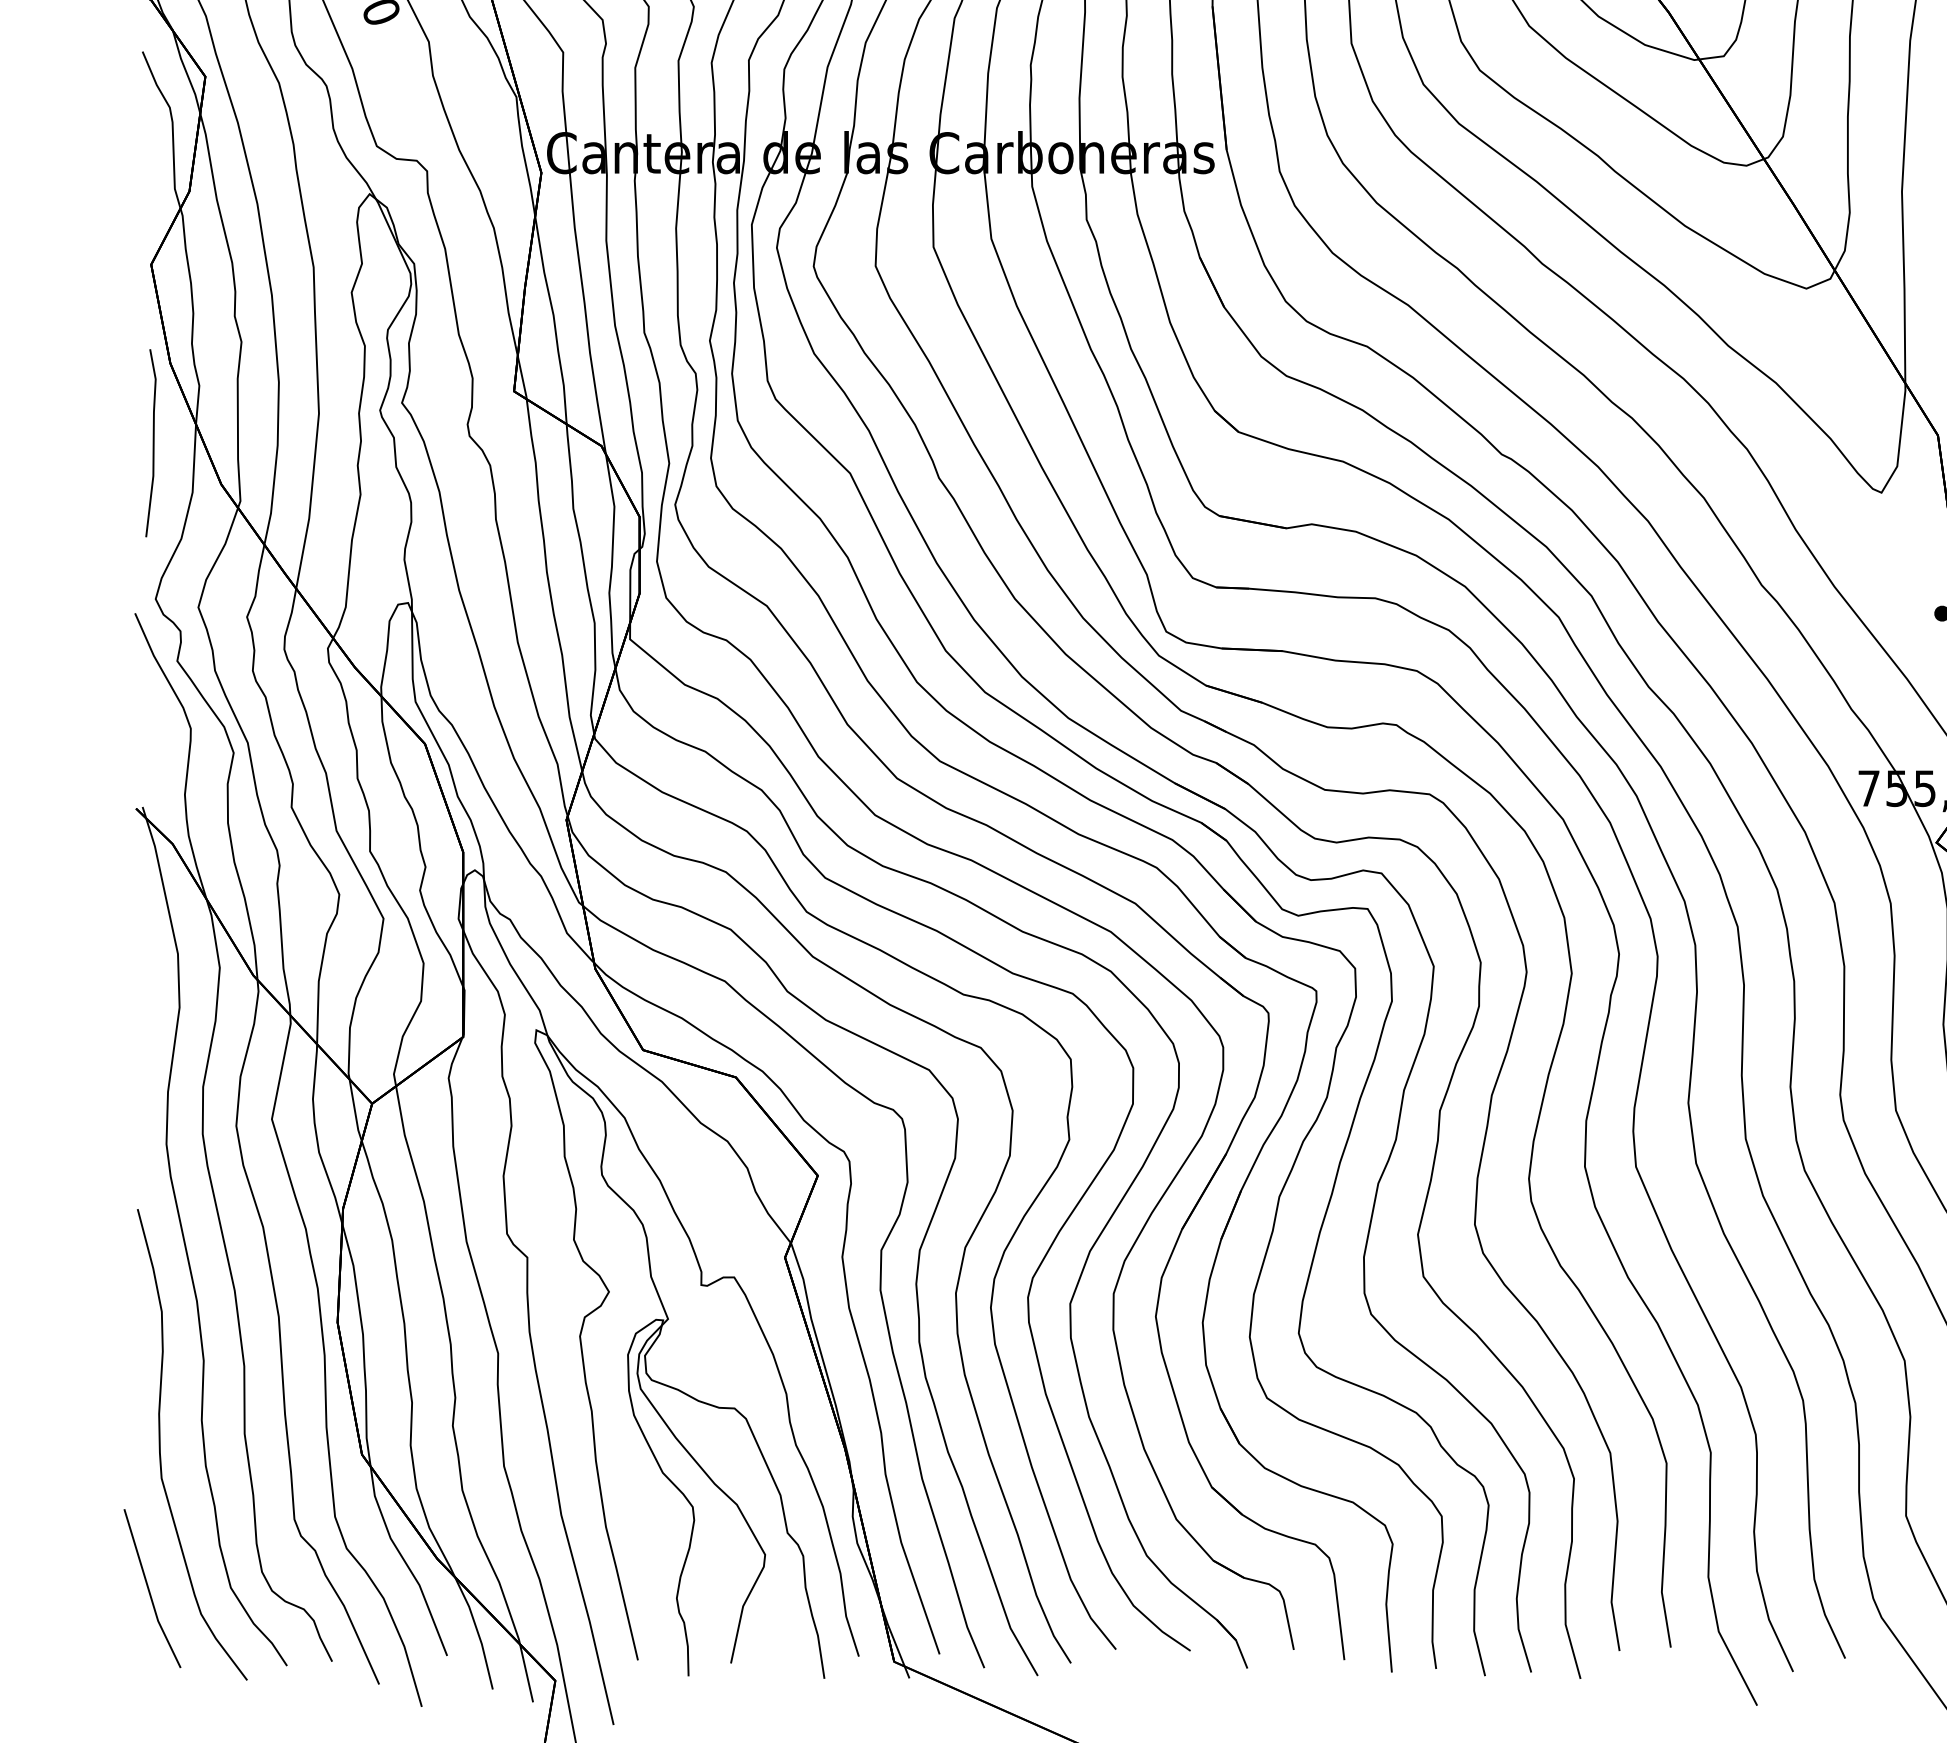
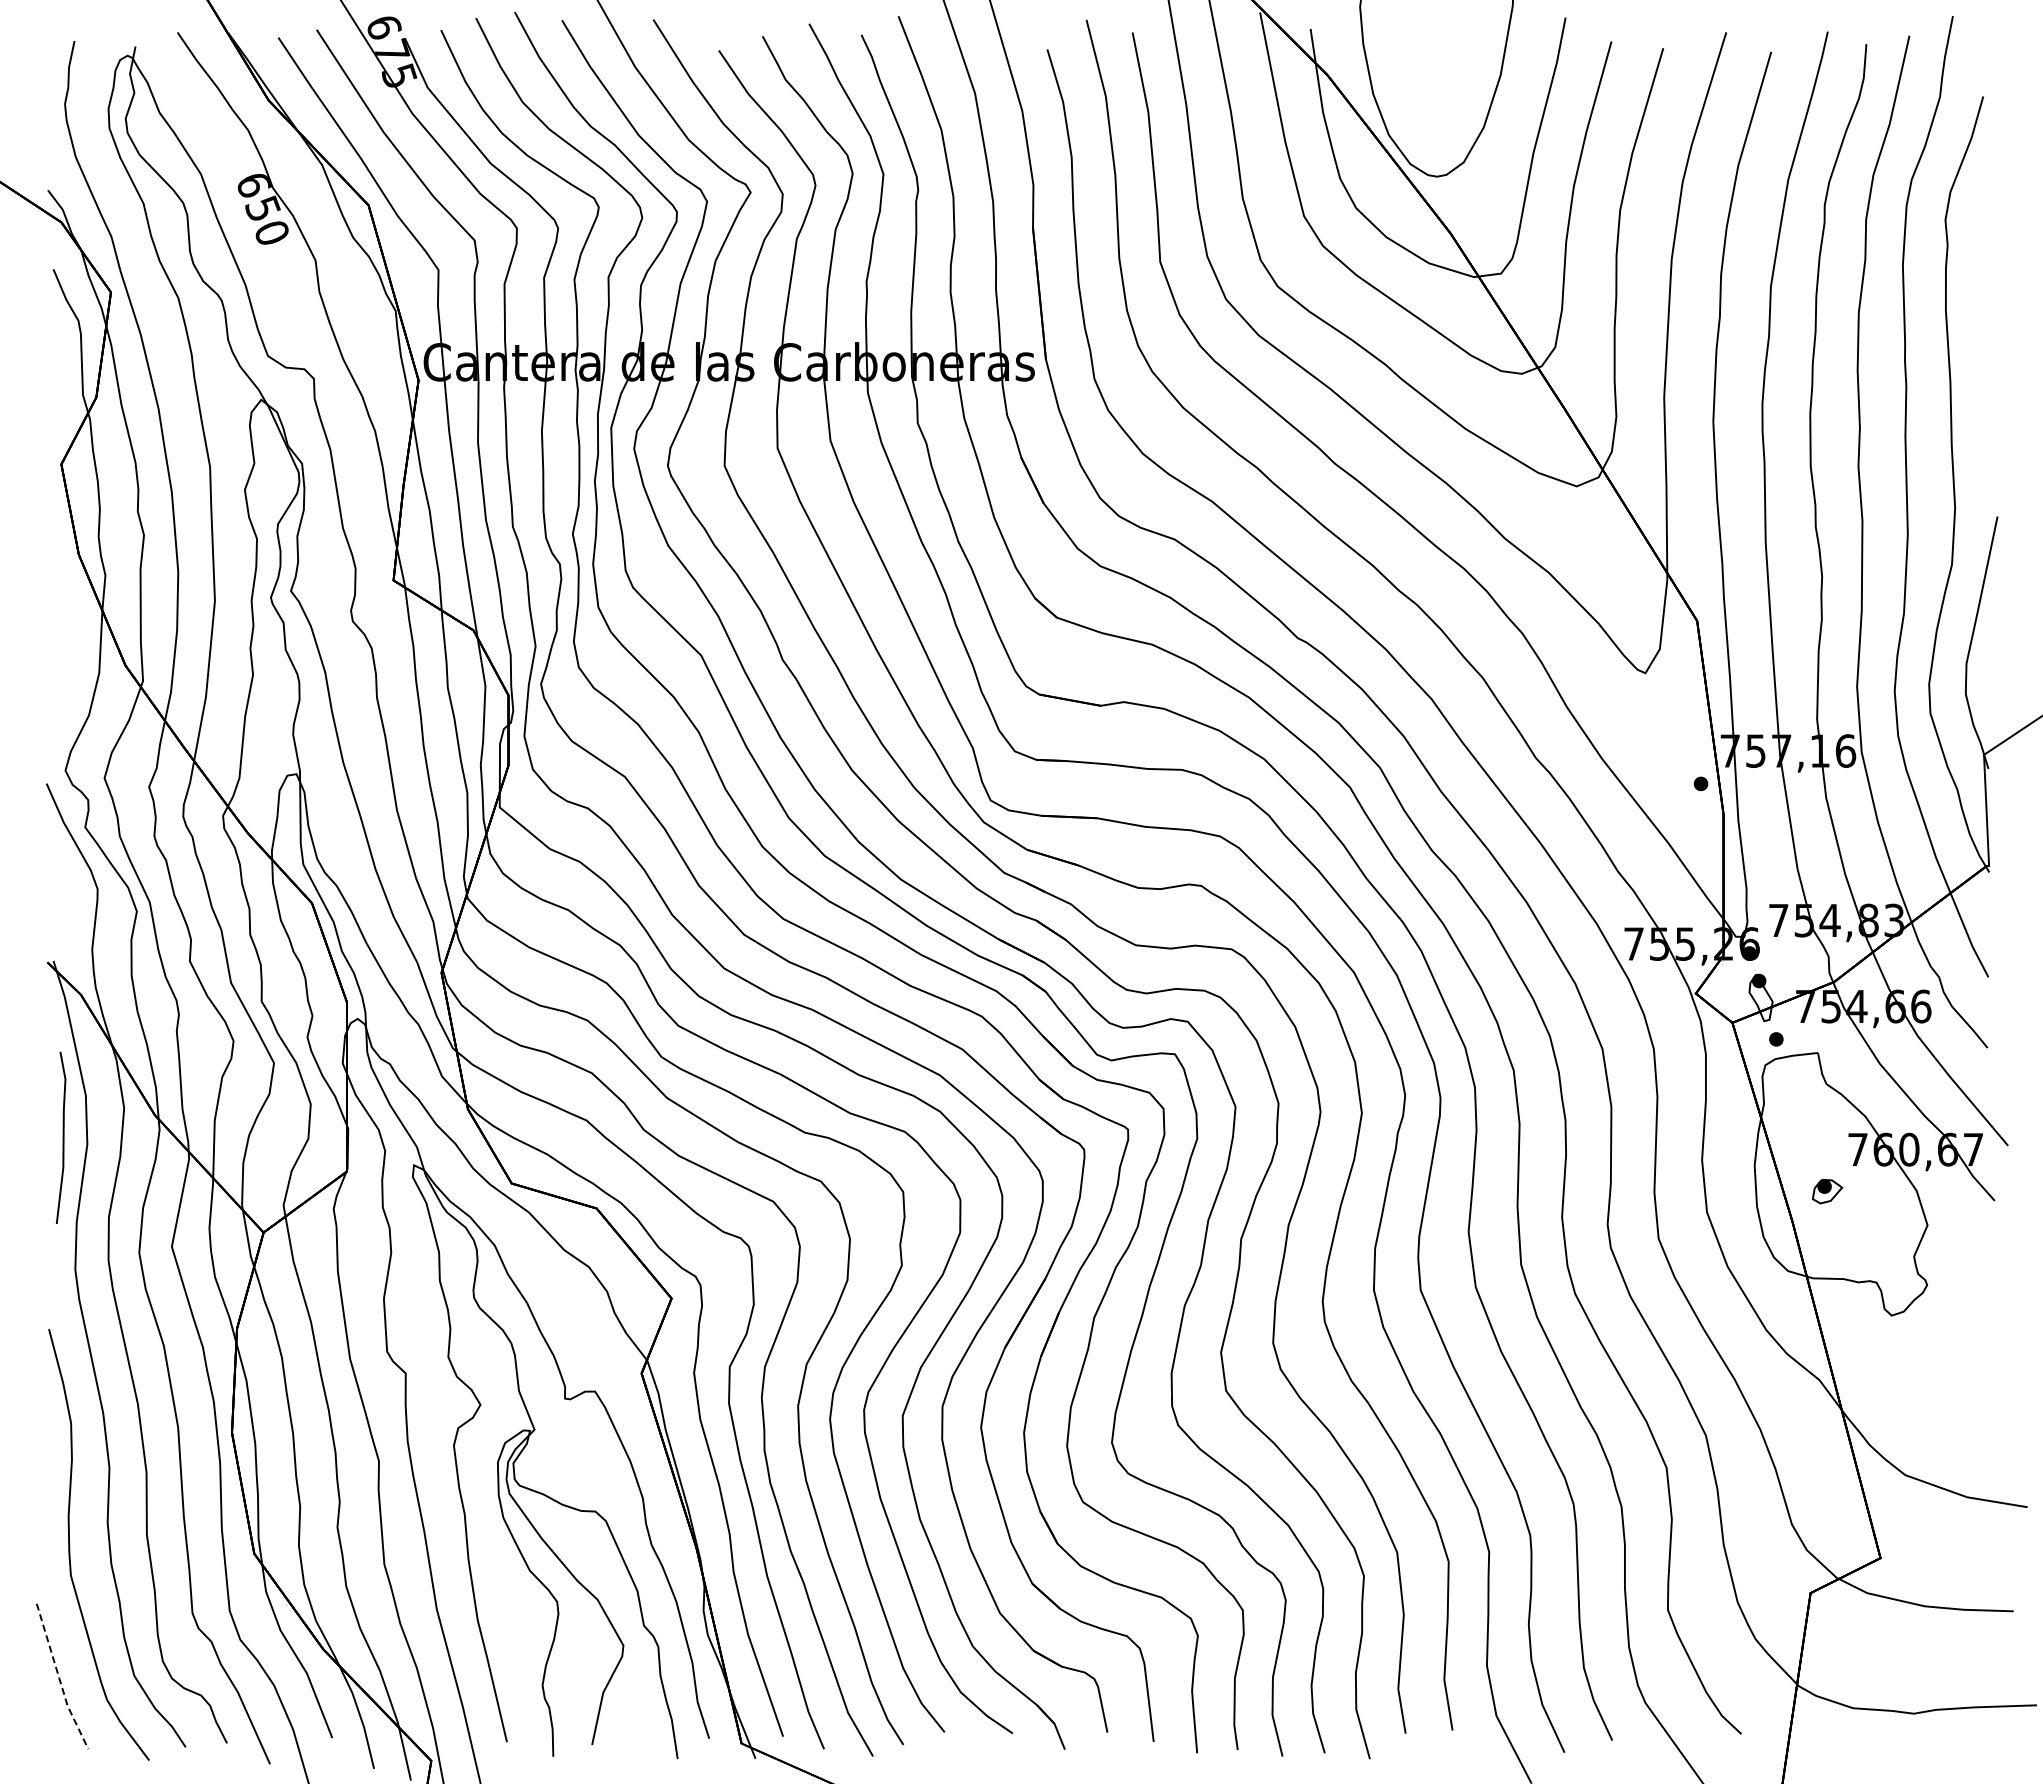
line: (152, 442) -> (62, 1137), moved
line: (149, 1590) -> (59, 1678), solid -> dashed

